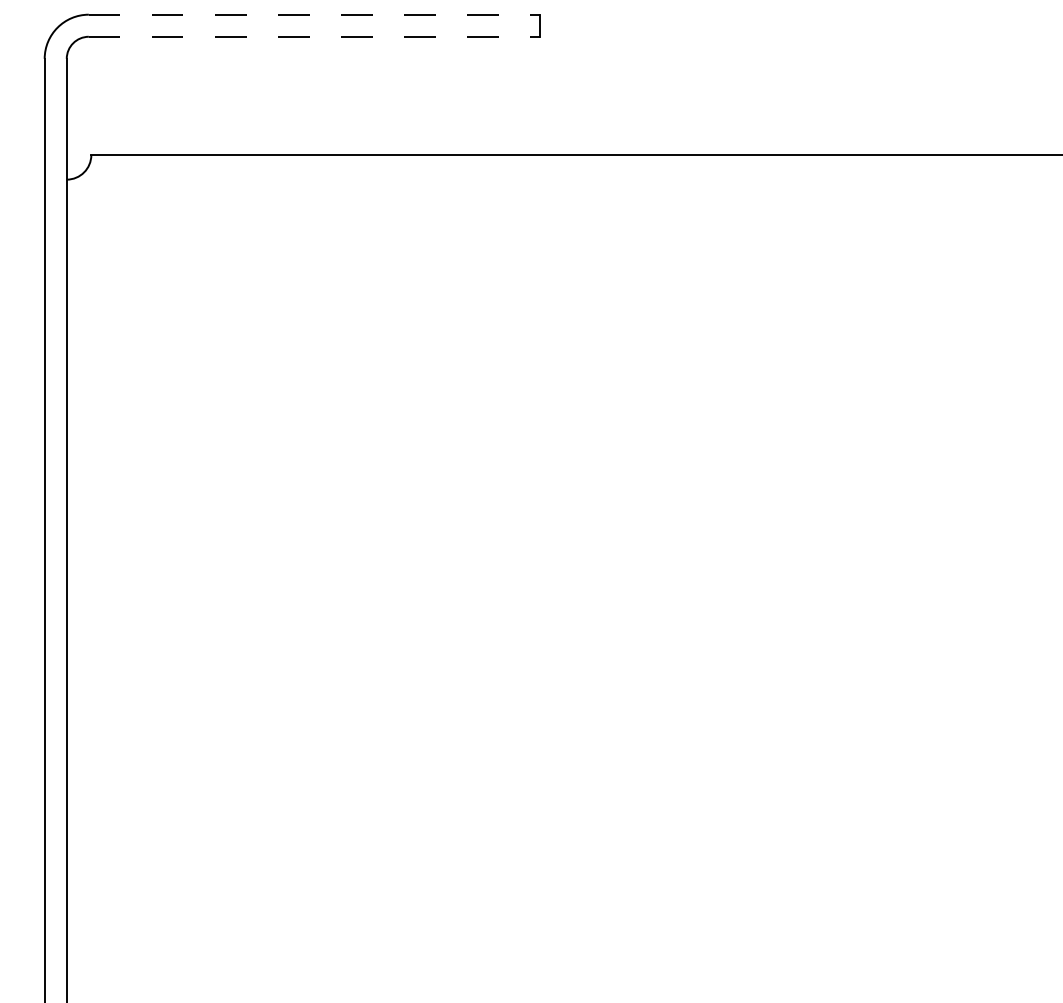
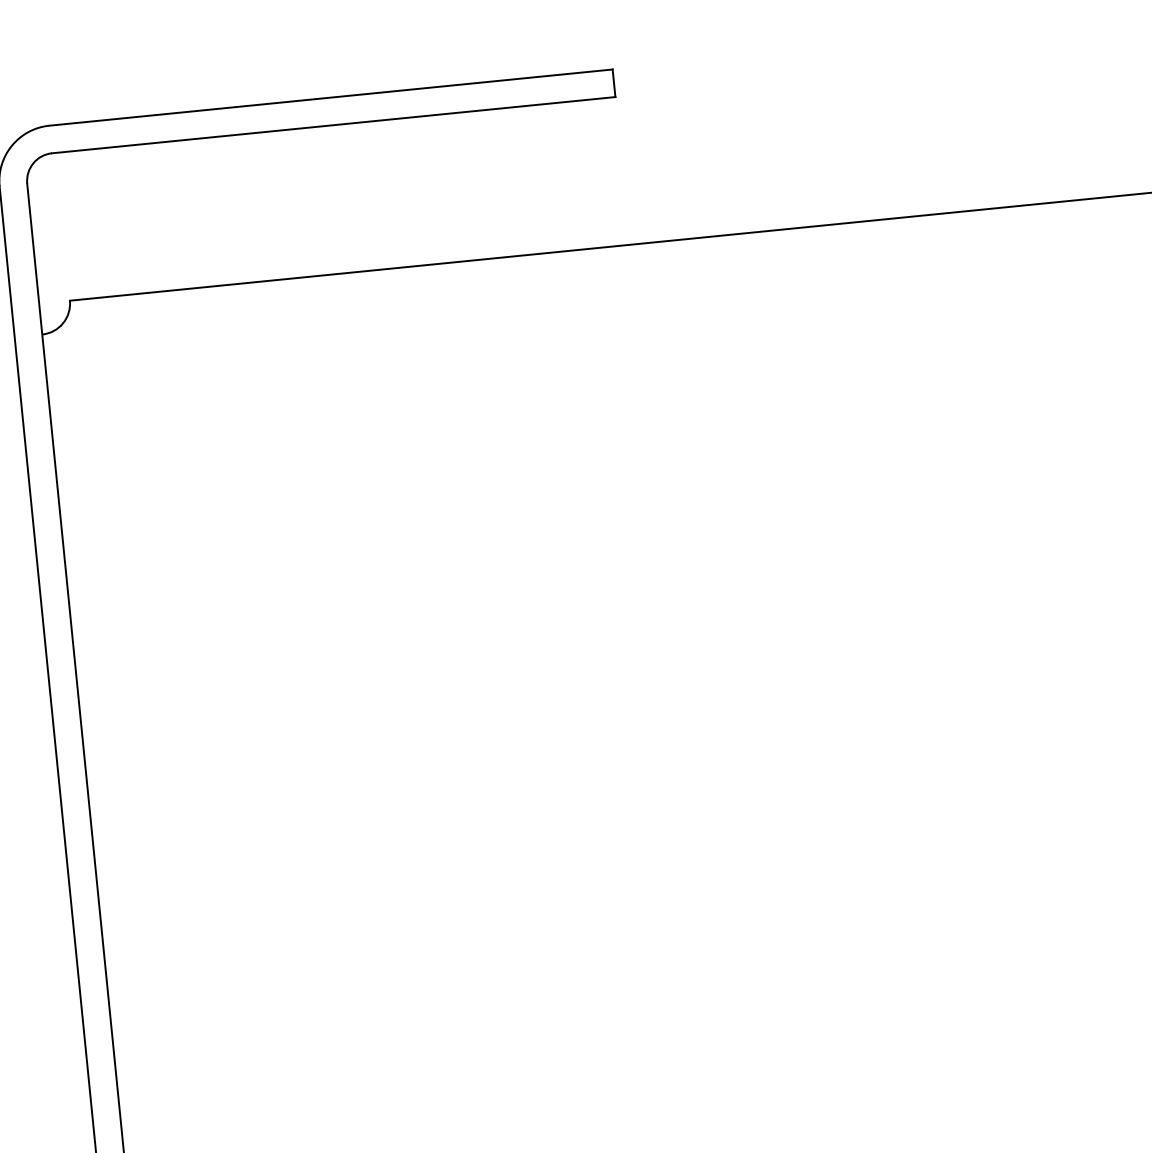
line: (314, 14) -> (331, 97), dashed -> solid
line: (314, 36) -> (333, 124), dashed -> solid

